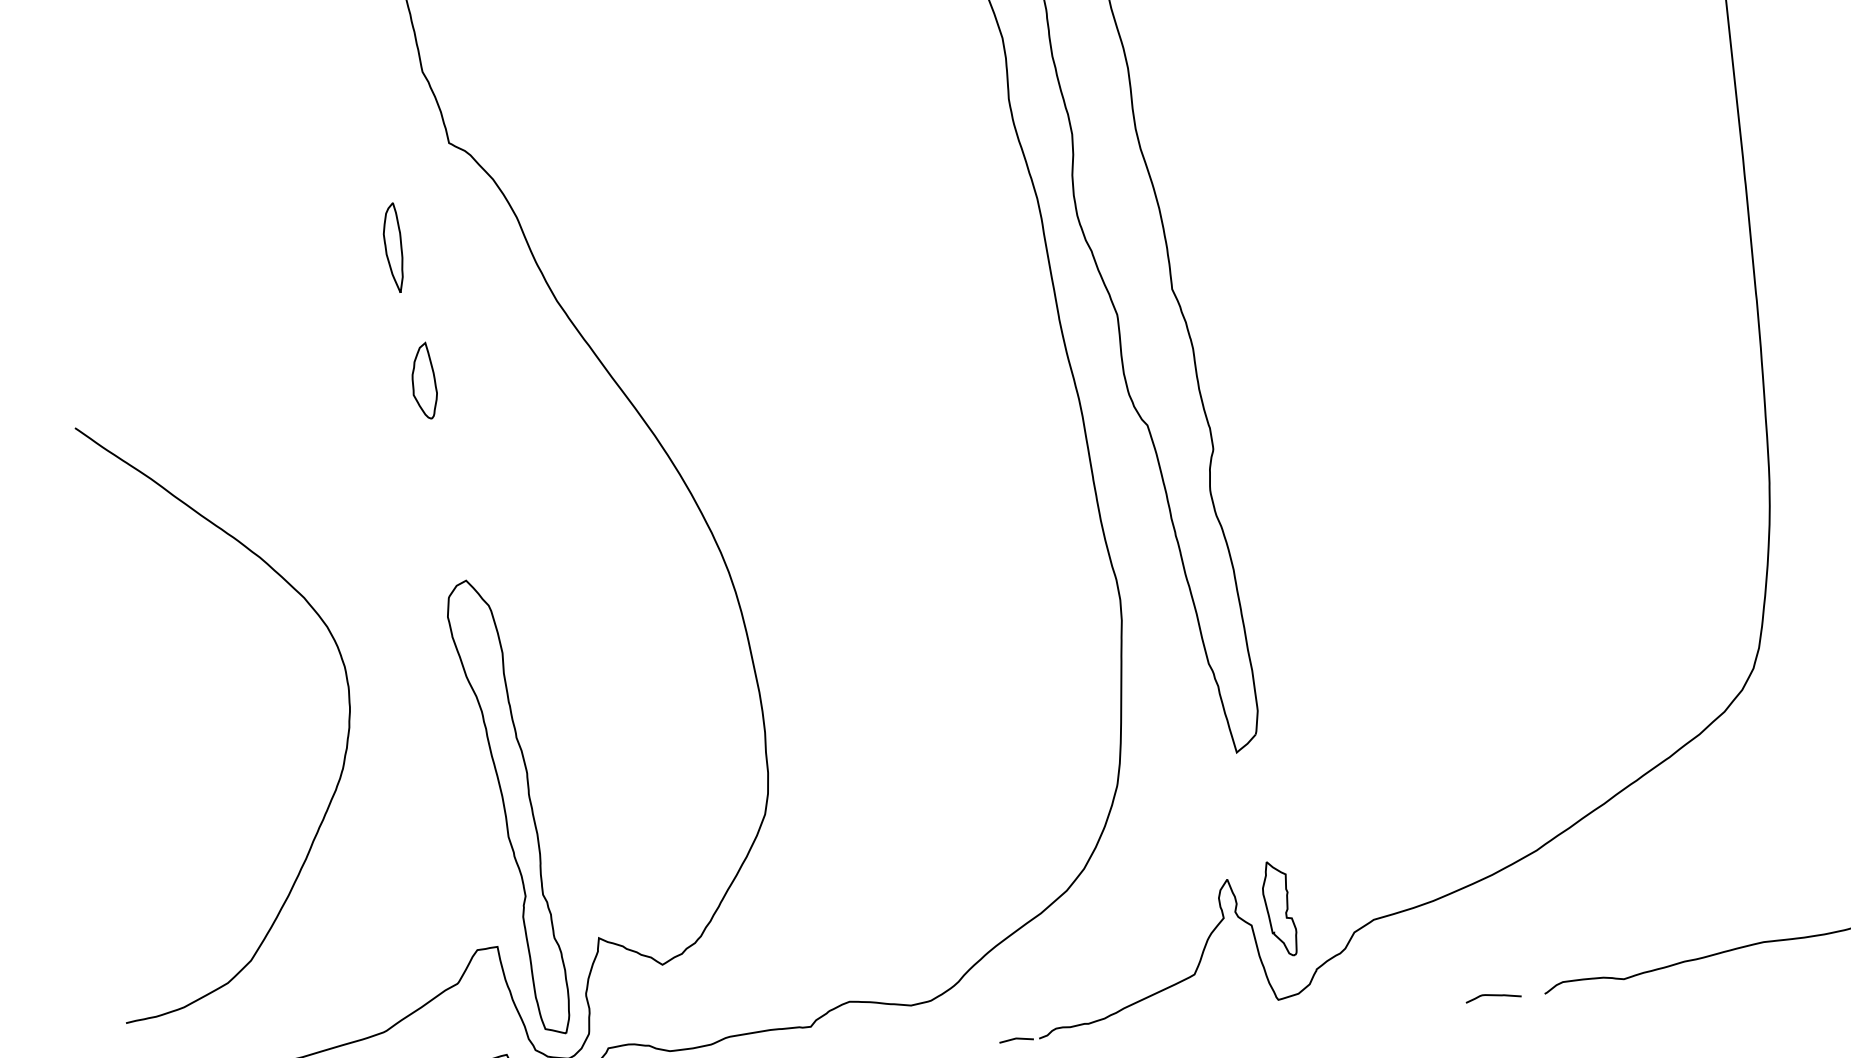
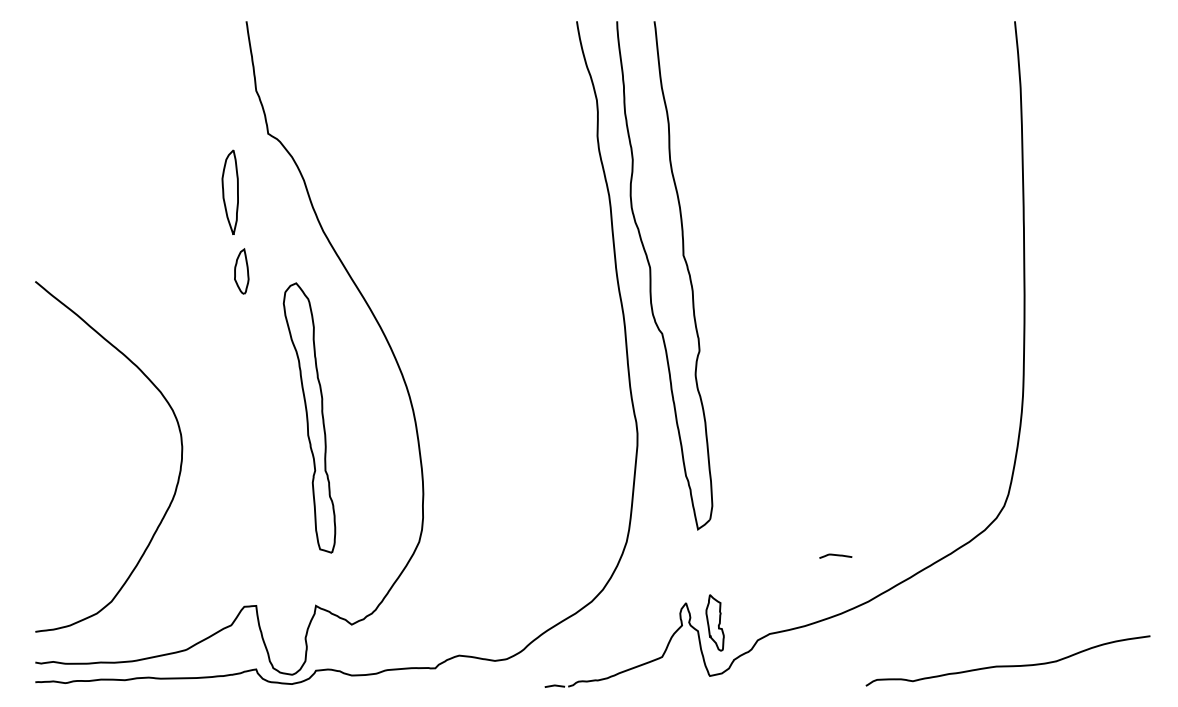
part: (393, 246) -> (230, 191), size x1.6
part: (508, 806) -> (309, 417), moved
curve: (1492, 996) -> (835, 555), moved

